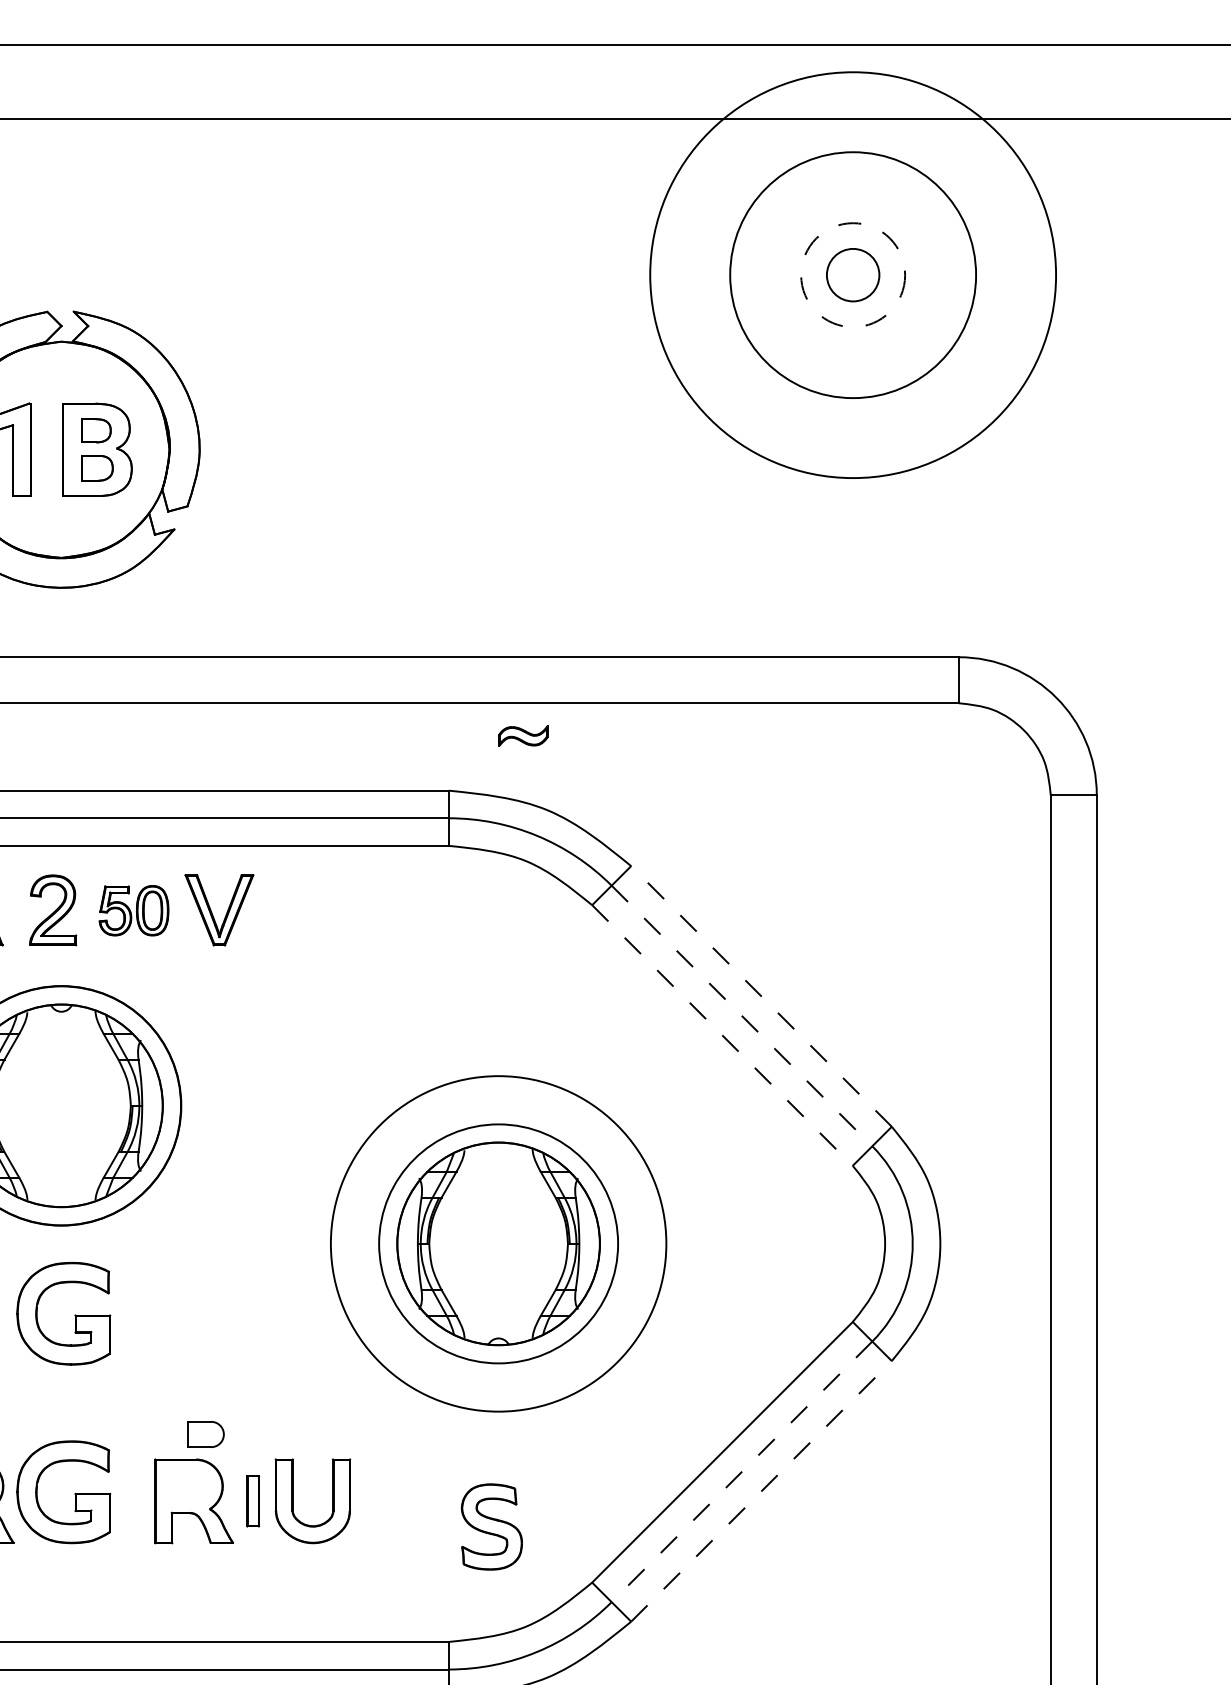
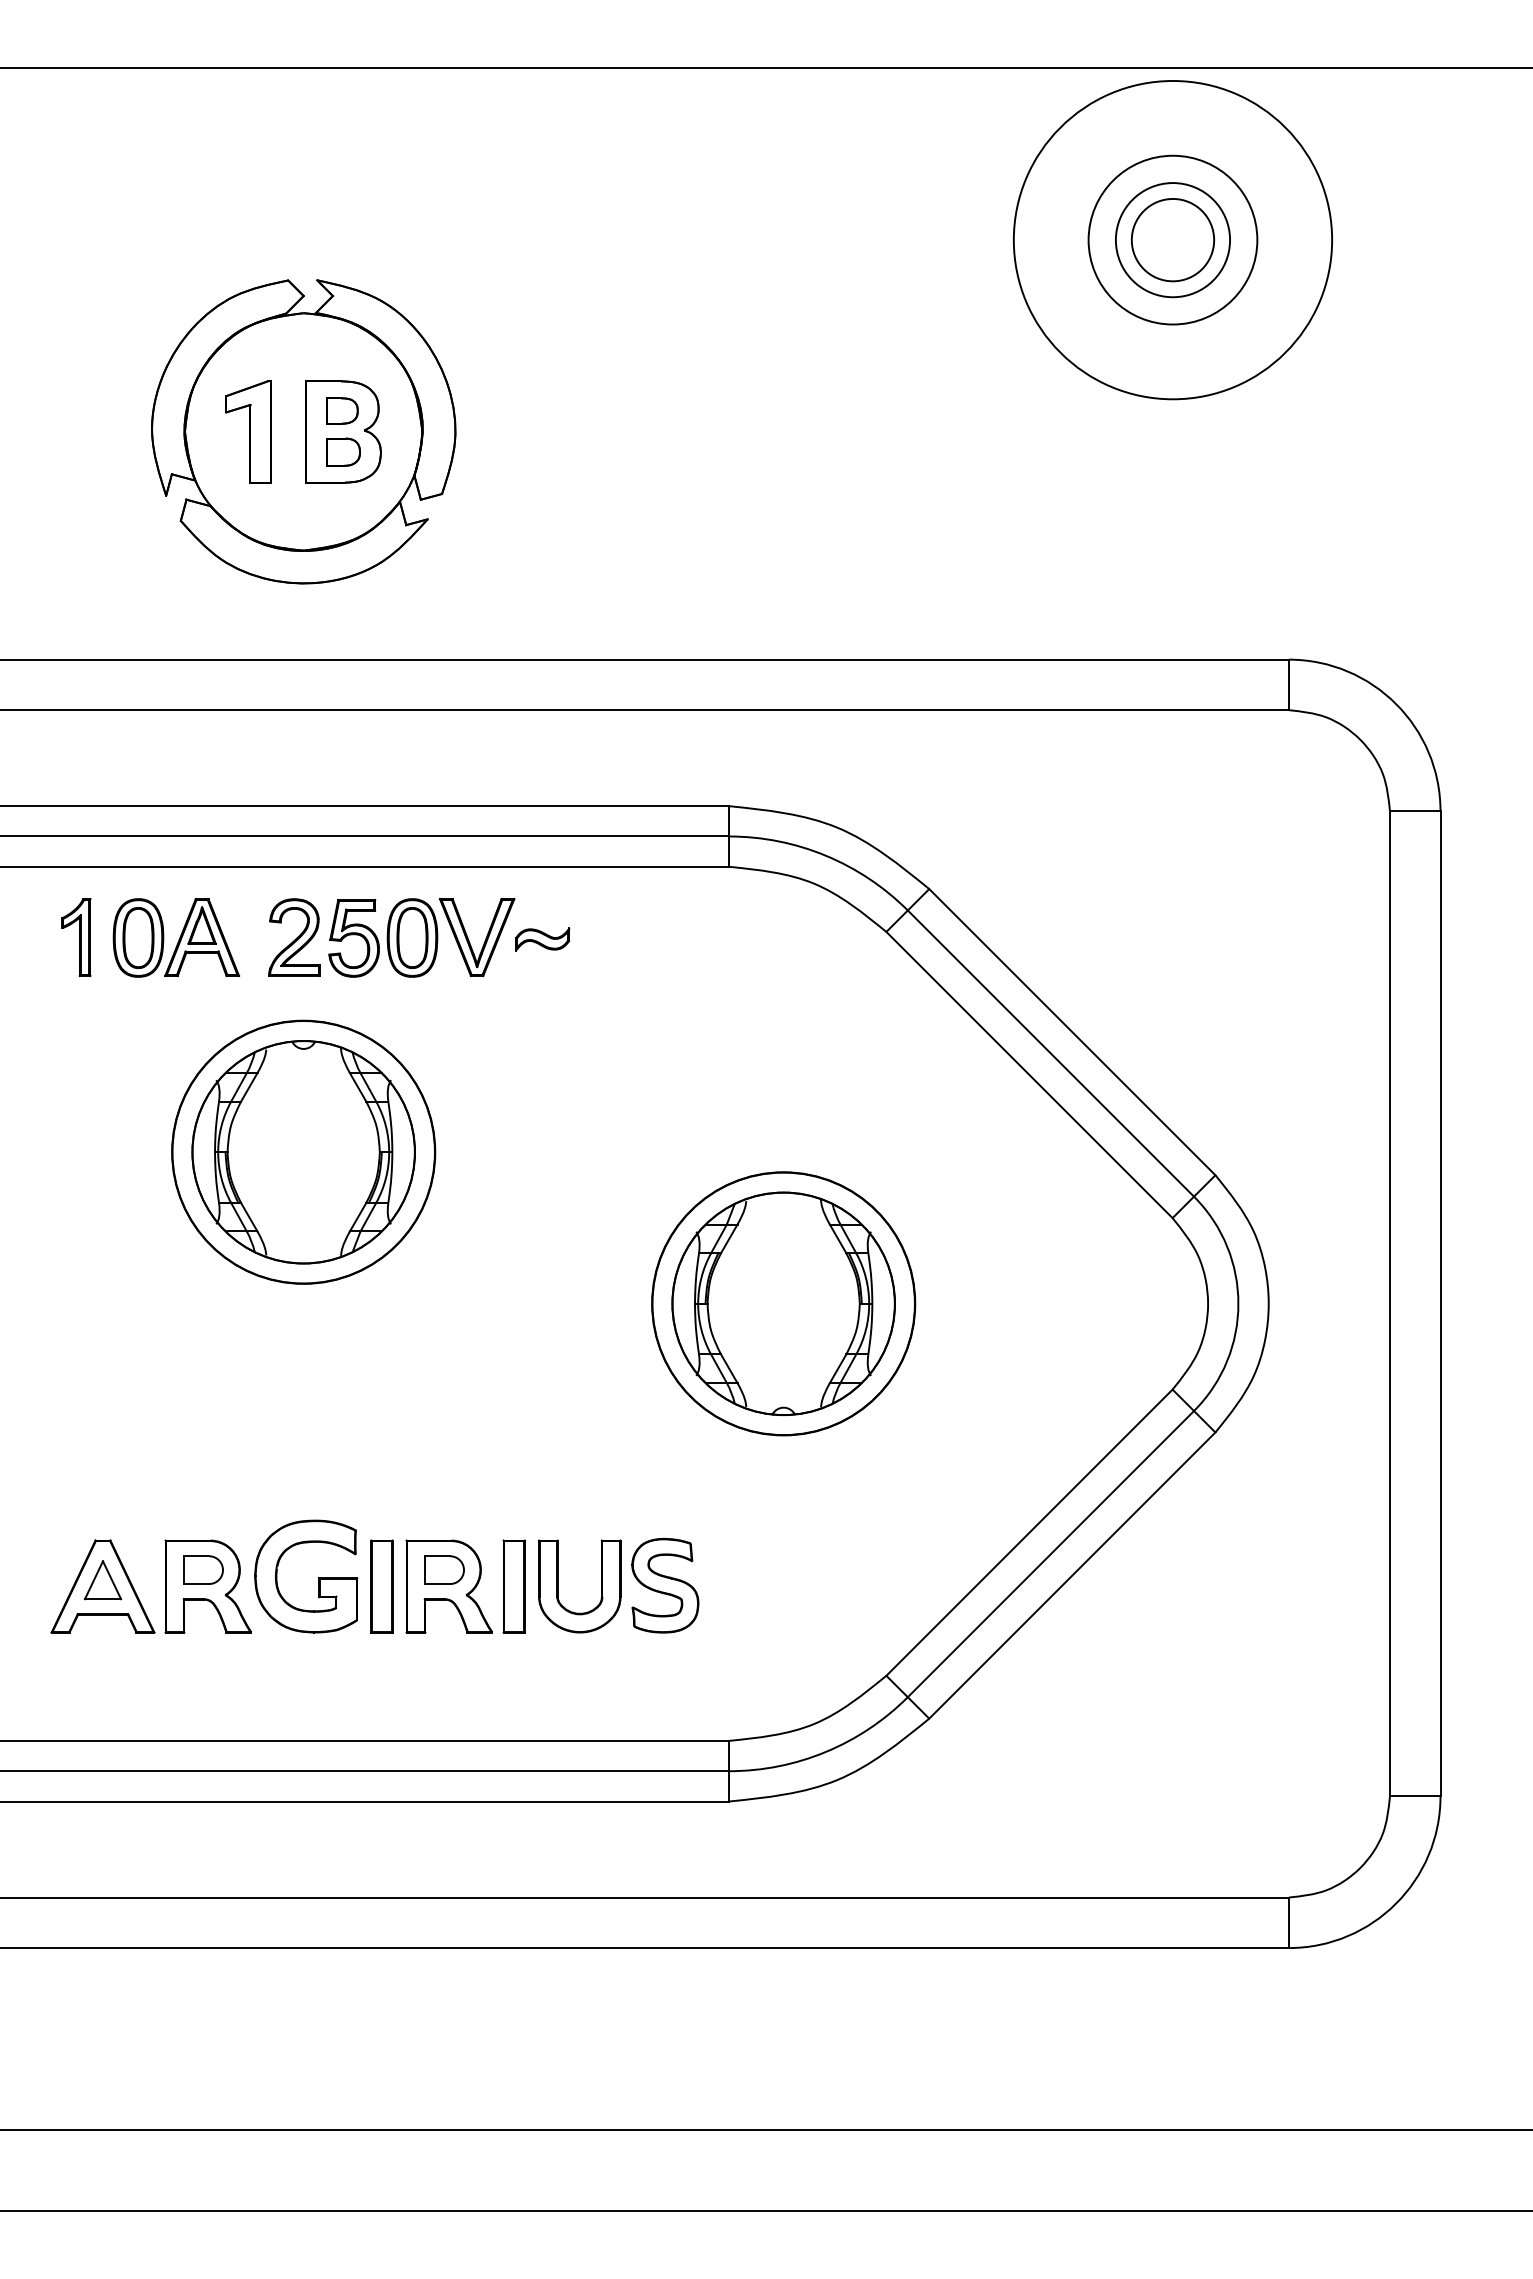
circle: (852, 274) -> (1172, 239), size x0.62
circle: (852, 274) -> (1172, 239), size x1.43
circle: (852, 275) -> (1172, 240), dashed -> solid
circle: (852, 275) -> (1172, 240), size x0.71
part: (523, 736) -> (542, 939), moved
part: (134, 910) -> (383, 937), size x1.43
line: (761, 995) -> (1072, 1031), dashed -> solid
line: (742, 1015) -> (1051, 1053), dashed -> solid
line: (722, 1035) -> (1029, 1075), dashed -> solid
circle: (498, 1243) -> (783, 1303), size x0.71
part: (74, 1314) -> (318, 1381), removed
part: (206, 1433) -> (444, 1569), moved
line: (741, 1472) -> (1050, 1554), dashed -> solid
line: (761, 1491) -> (1072, 1575), dashed -> solid
part: (132, 1501) -> (381, 1586), added
part: (252, 1501) -> (513, 1586), size x1.67
part: (492, 1526) -> (665, 1585), moved

